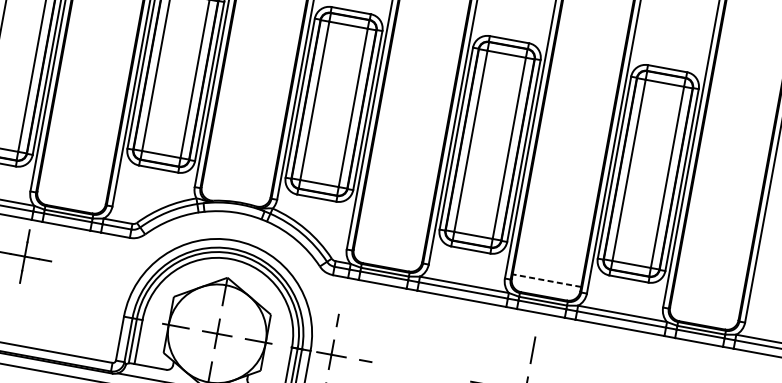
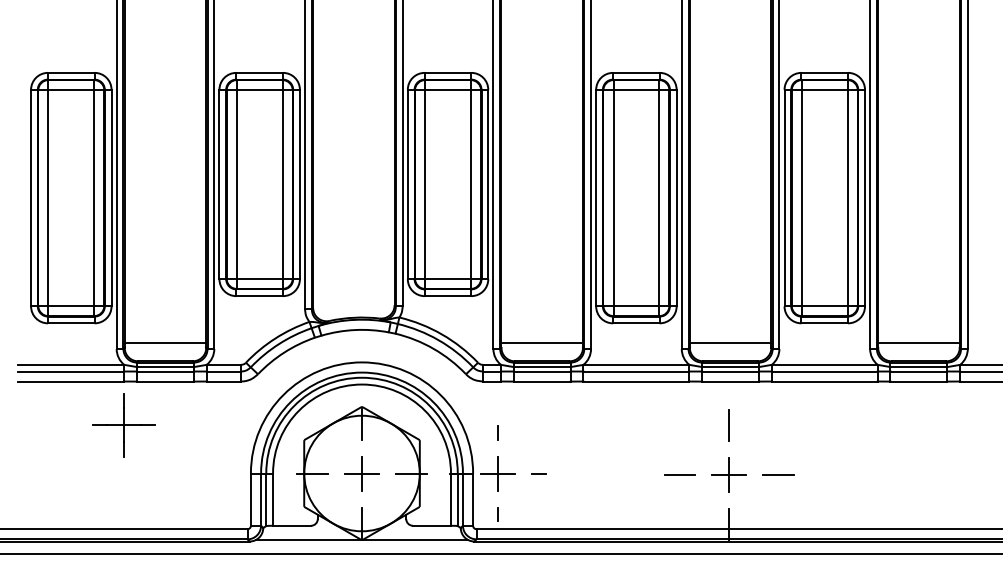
line: (72, 193) -> (165, 342), added
line: (389, 251) -> (542, 342), added
line: (546, 280) -> (730, 342), dashed -> solid
line: (704, 309) -> (918, 342), added

